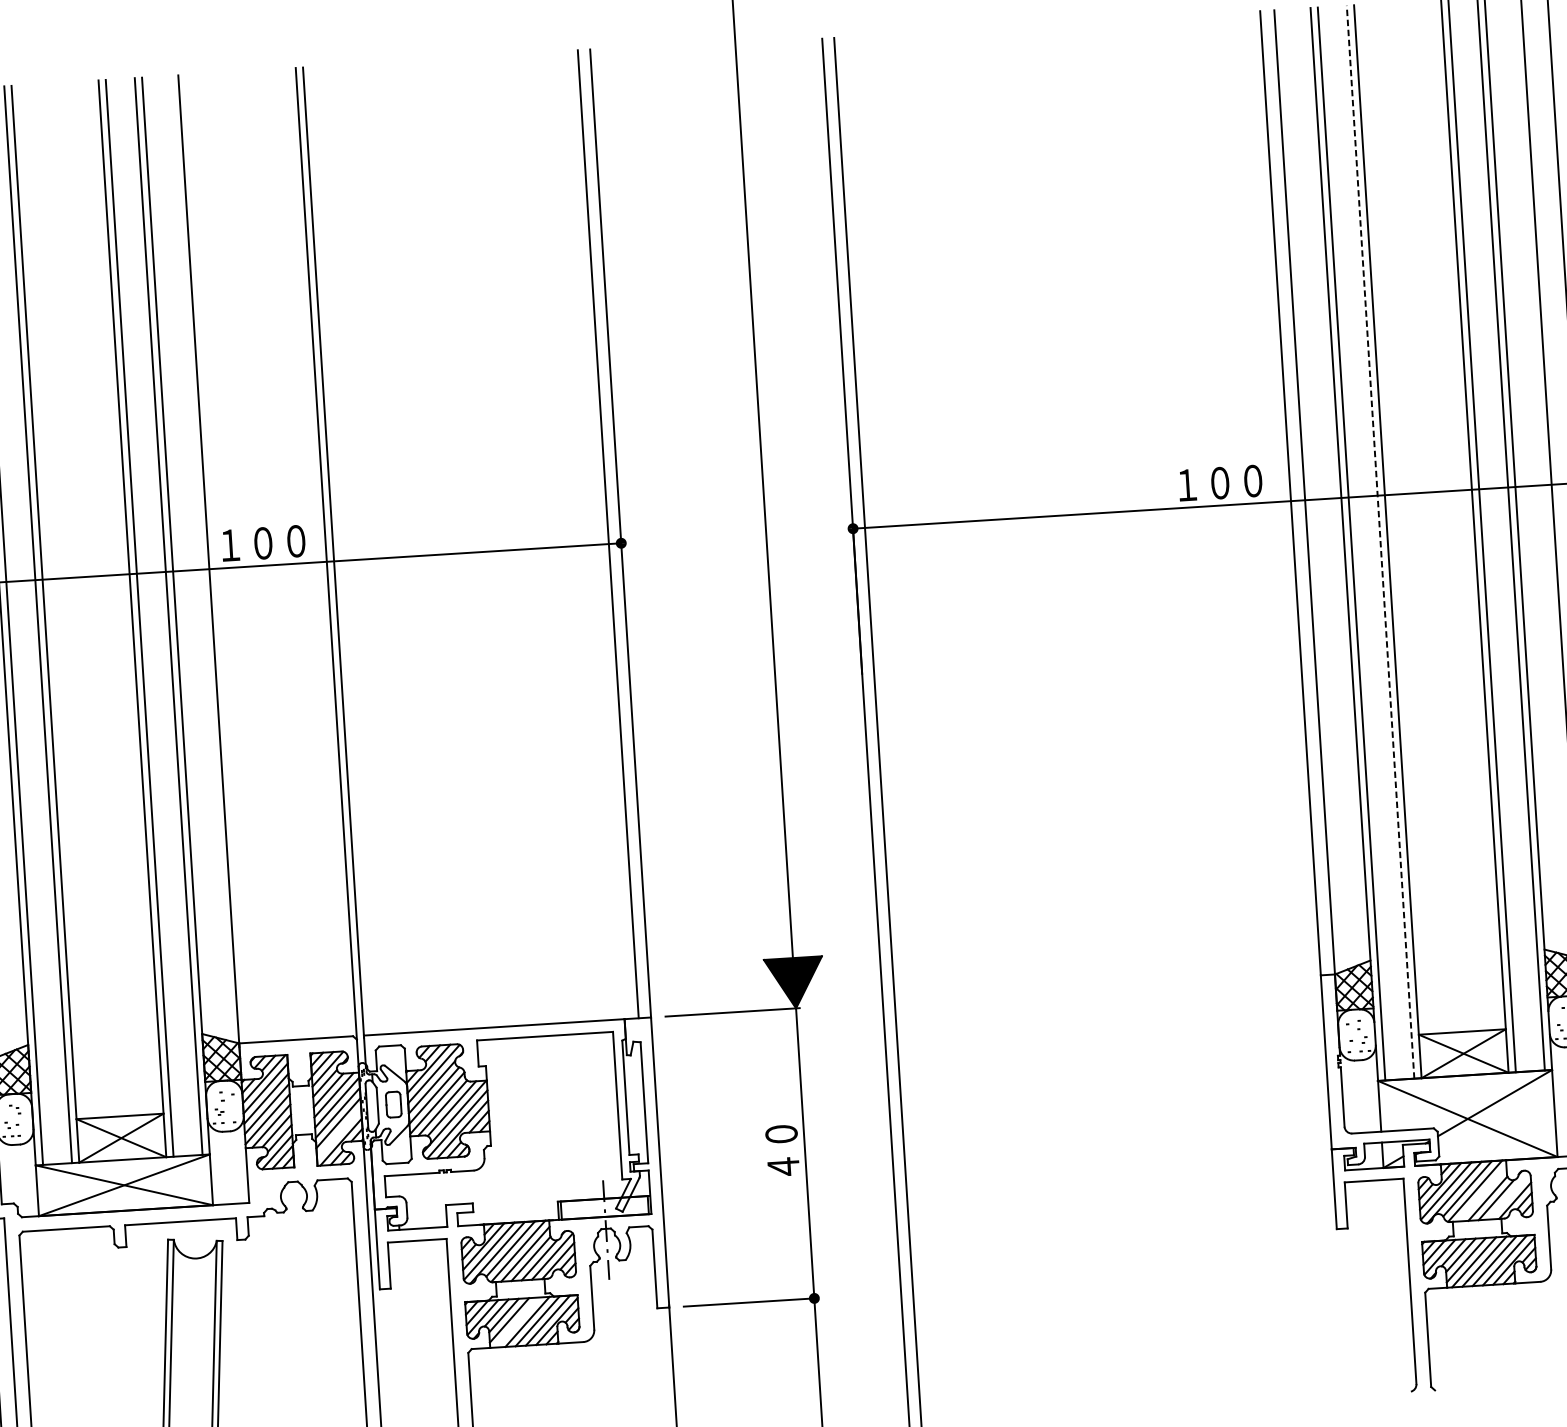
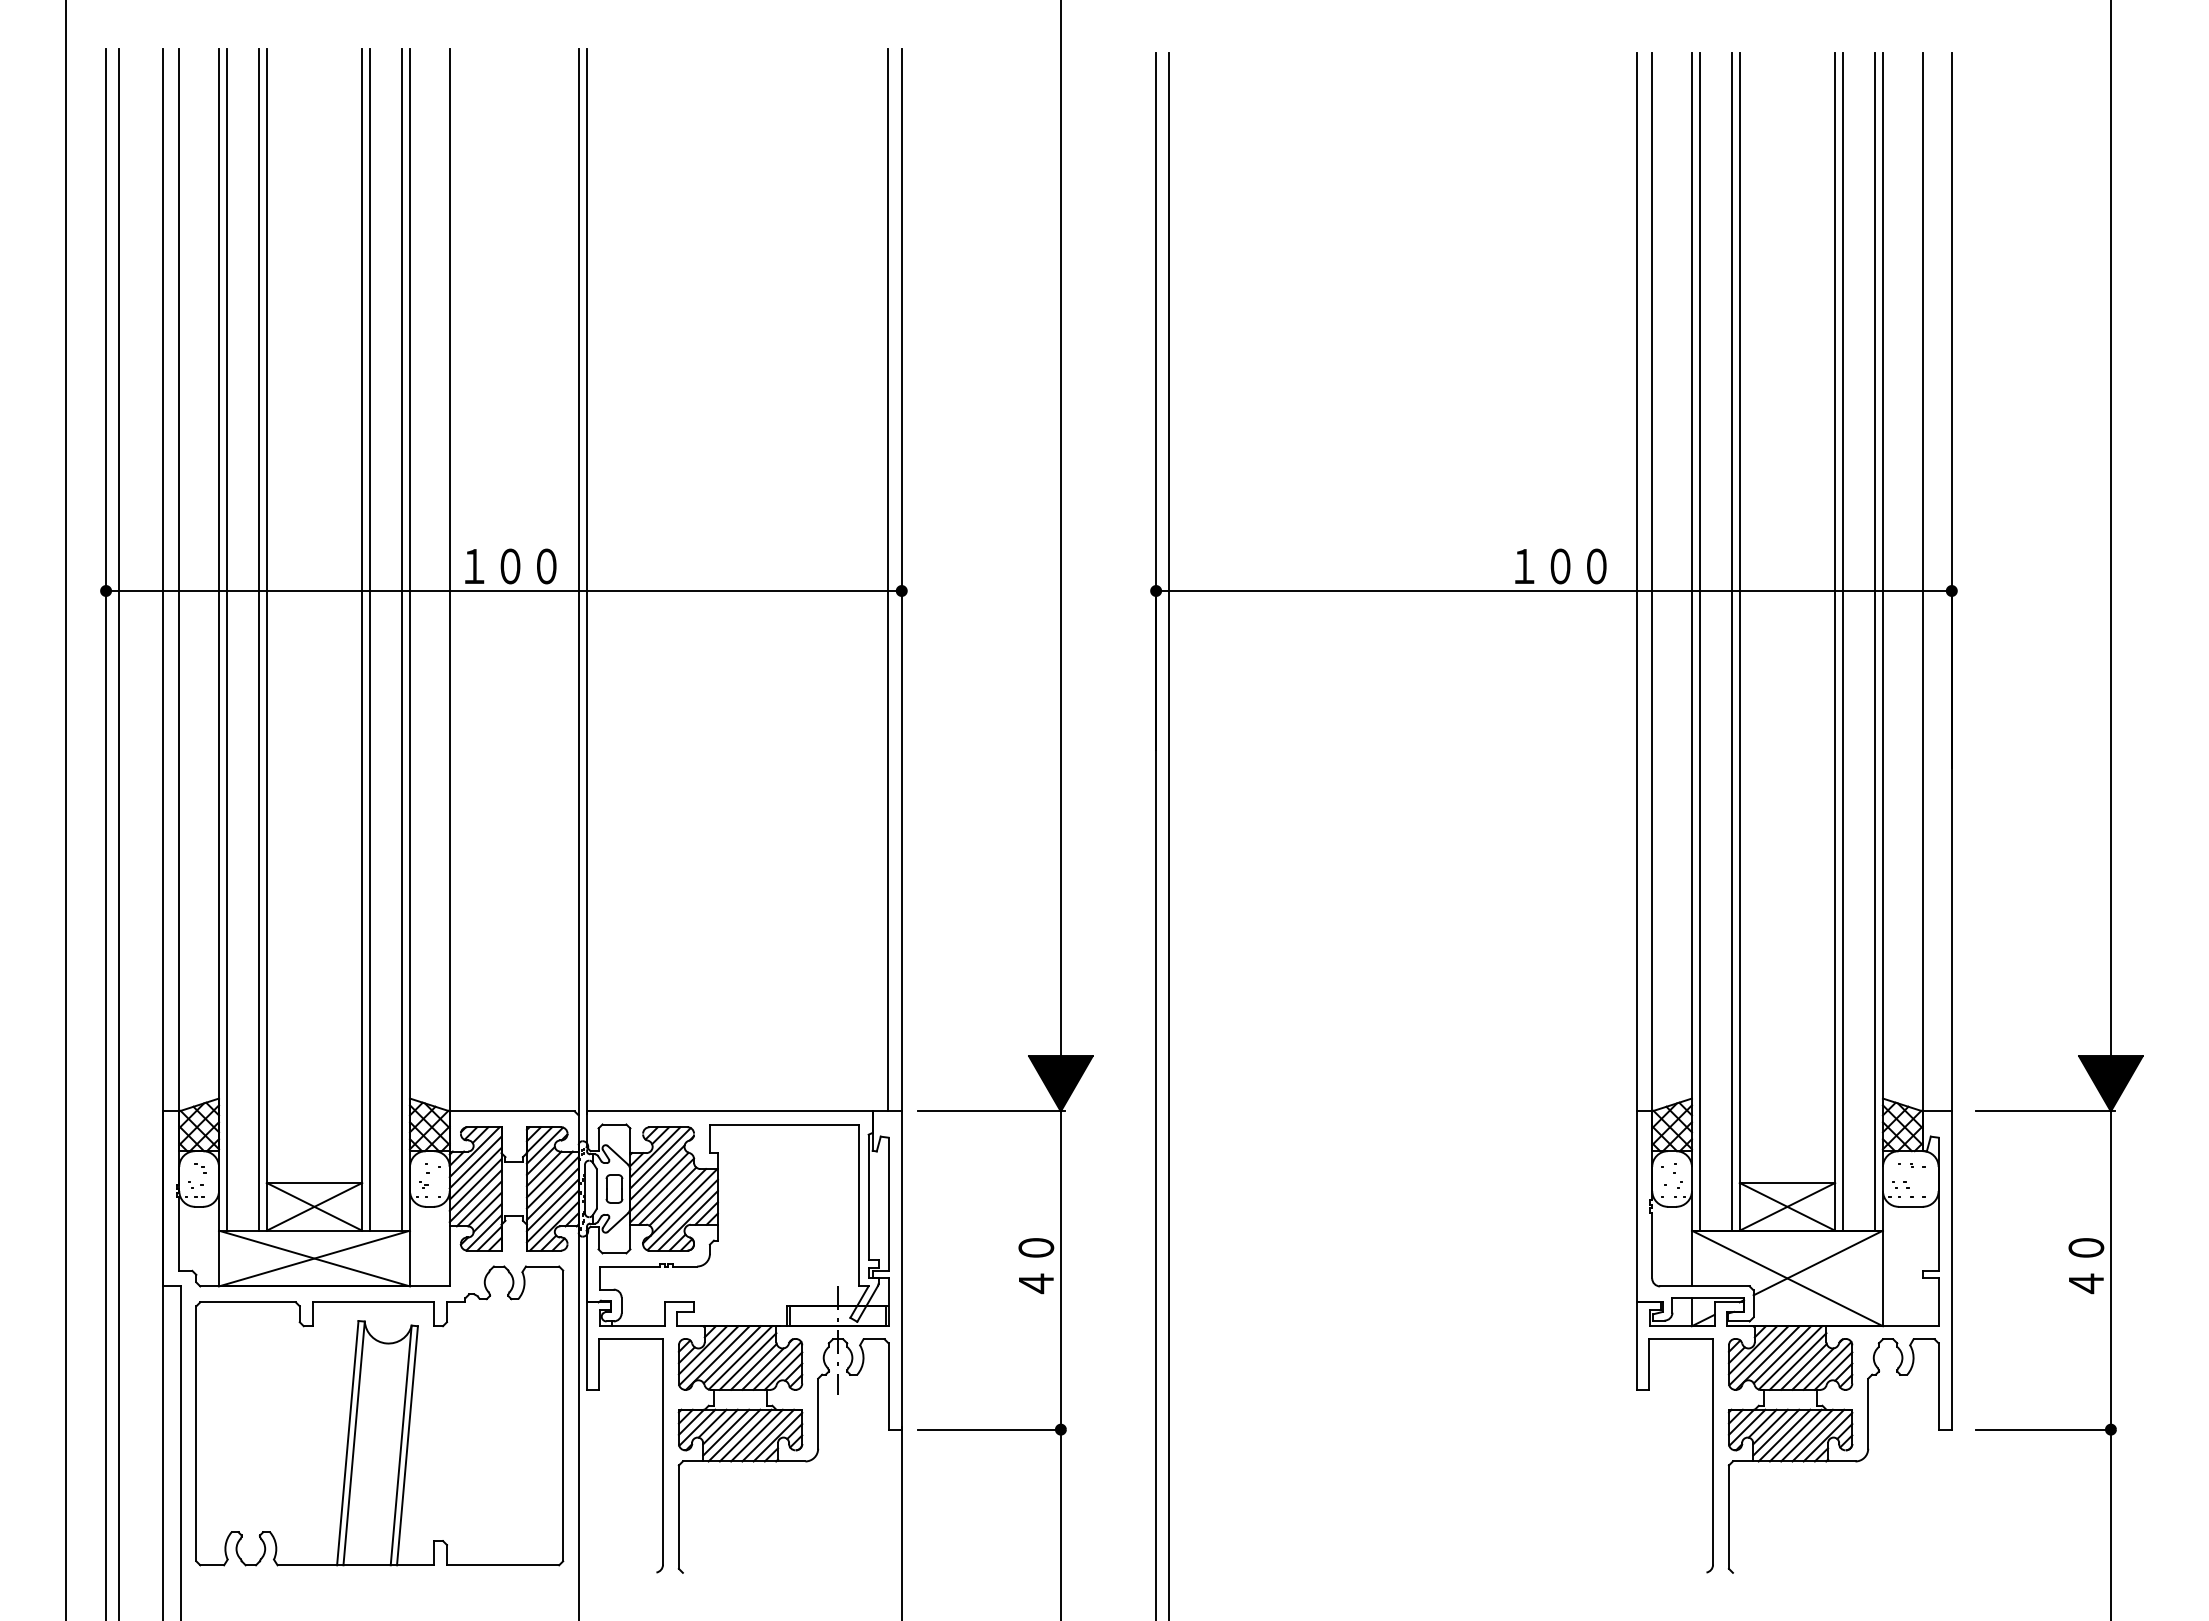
line: (1380, 542) -> (1731, 642), dashed -> solid
line: (338, 1133) -> (552, 1216), added
line: (1481, 1194) -> (1797, 1361), added
line: (1509, 1196) -> (1827, 1365), added
line: (517, 1322) -> (734, 1435), added

